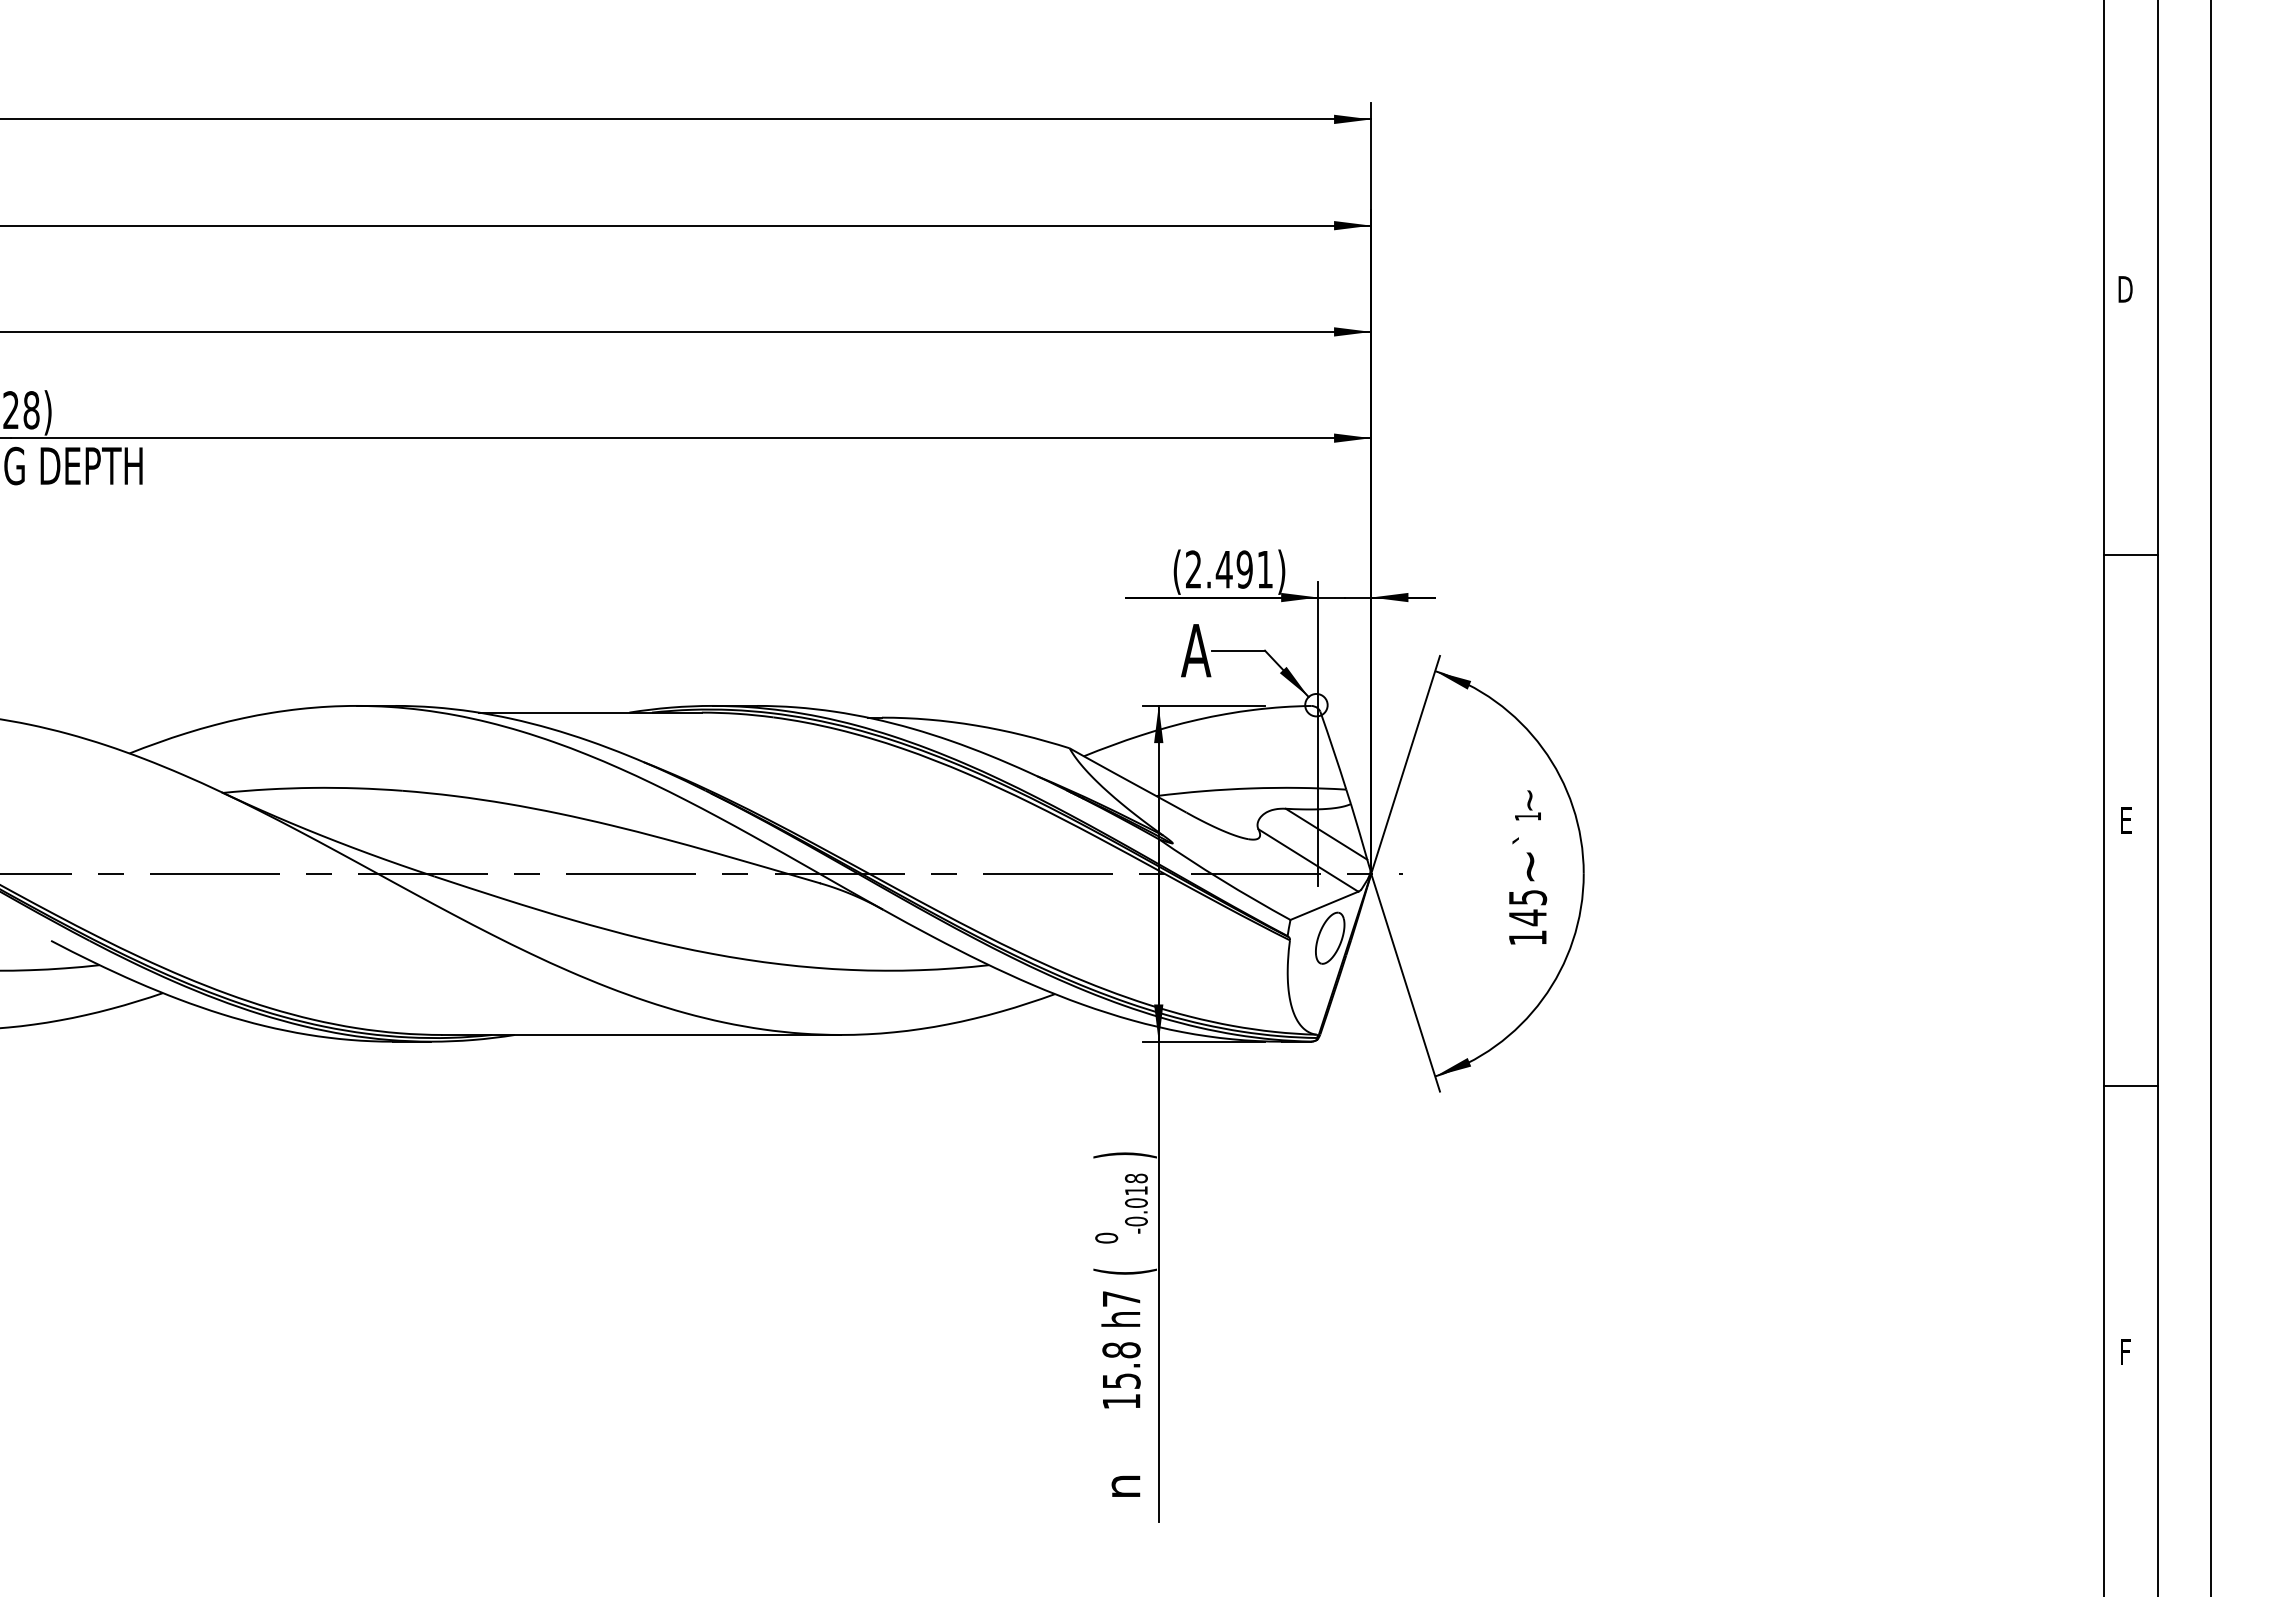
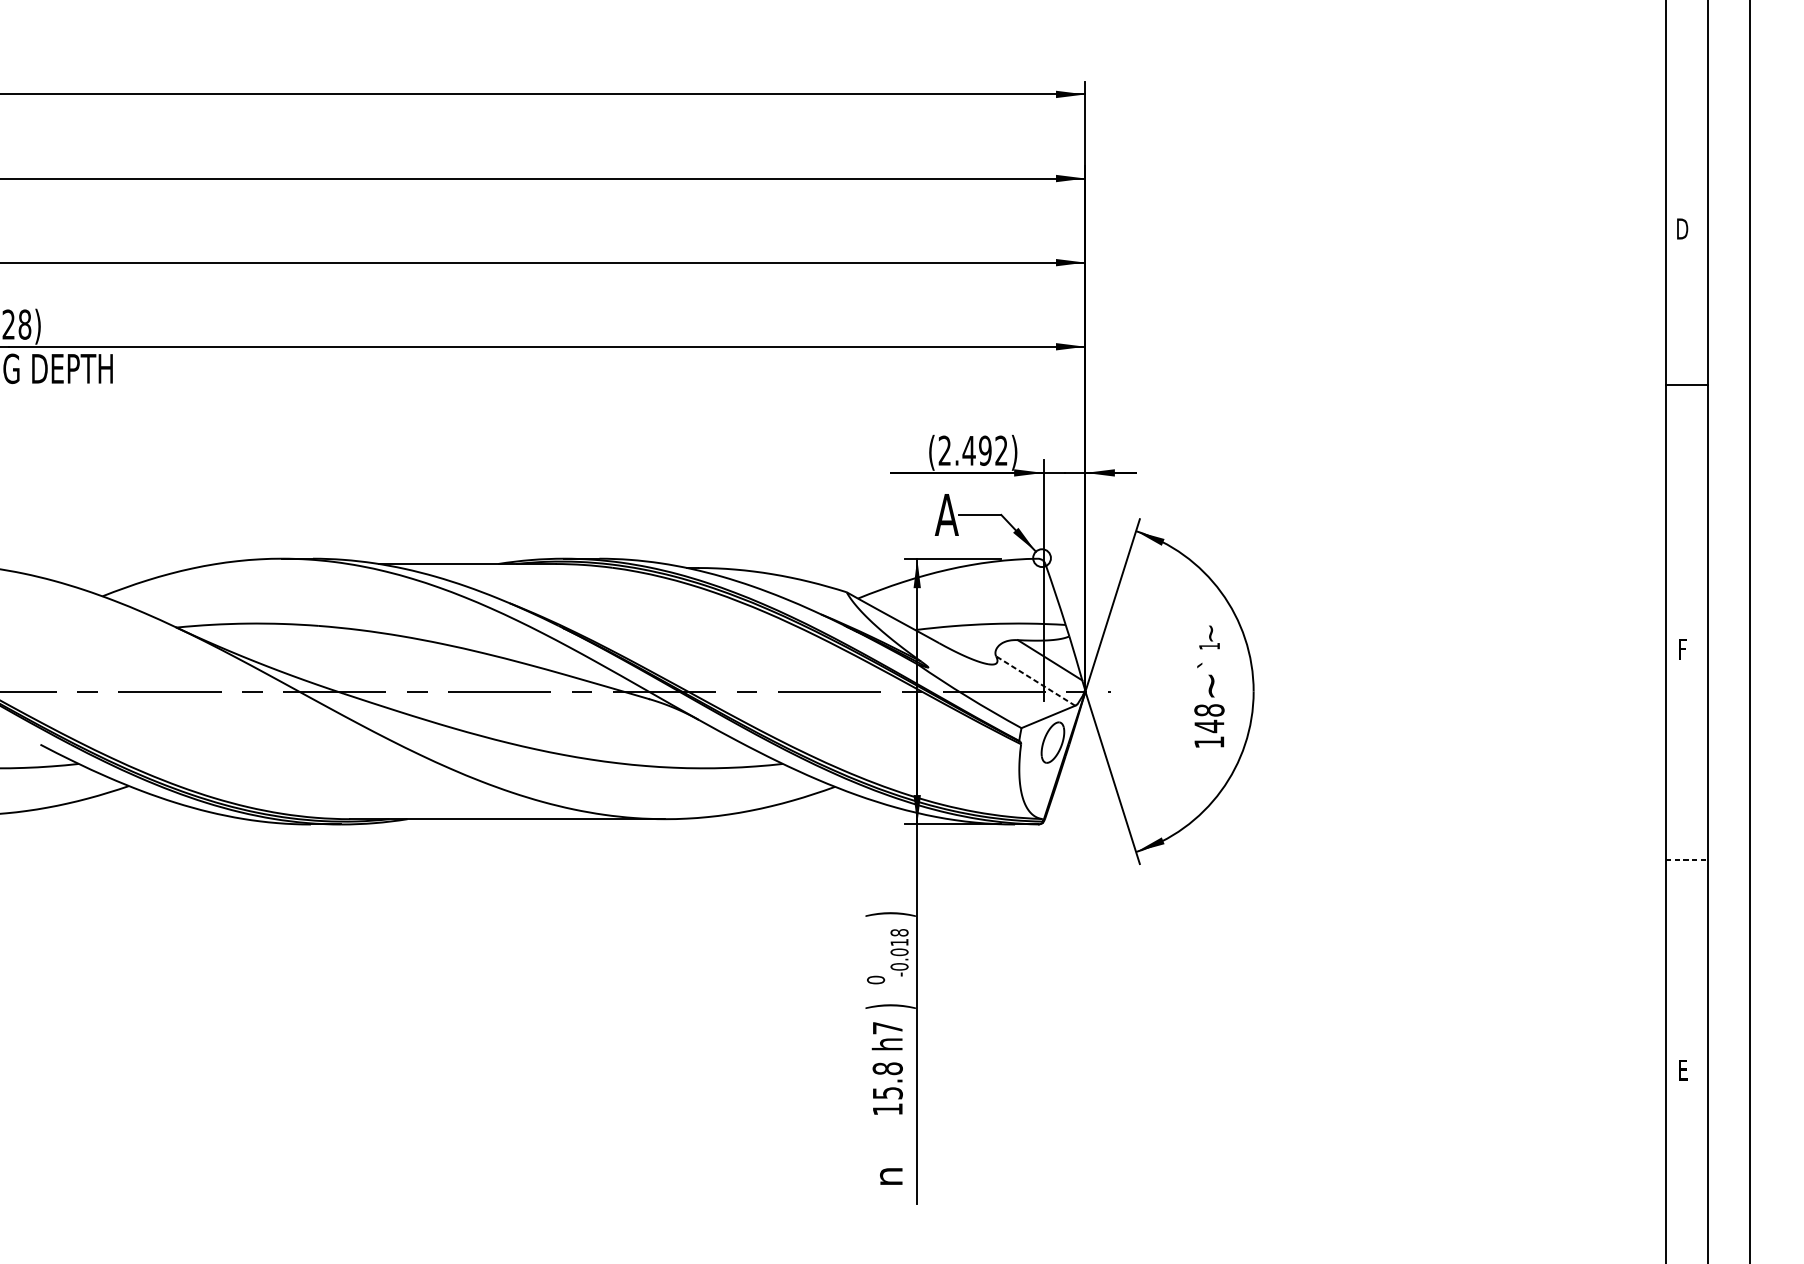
line: (2130, 555) -> (1686, 385), moved
text: (1264, 569) -> (1000, 450), (2.491) -> (2.492)
text: (2127, 820) -> (1684, 649), E -> F
line: (1308, 860) -> (1035, 681), solid -> dashed
text: (1527, 897) -> (1209, 710), 145 -> 148
line: (2130, 1086) -> (1686, 859), solid -> dashed
text: (1124, 1271) -> (890, 1006), ( -> )
text: (2127, 1351) -> (1684, 1069), F -> E

